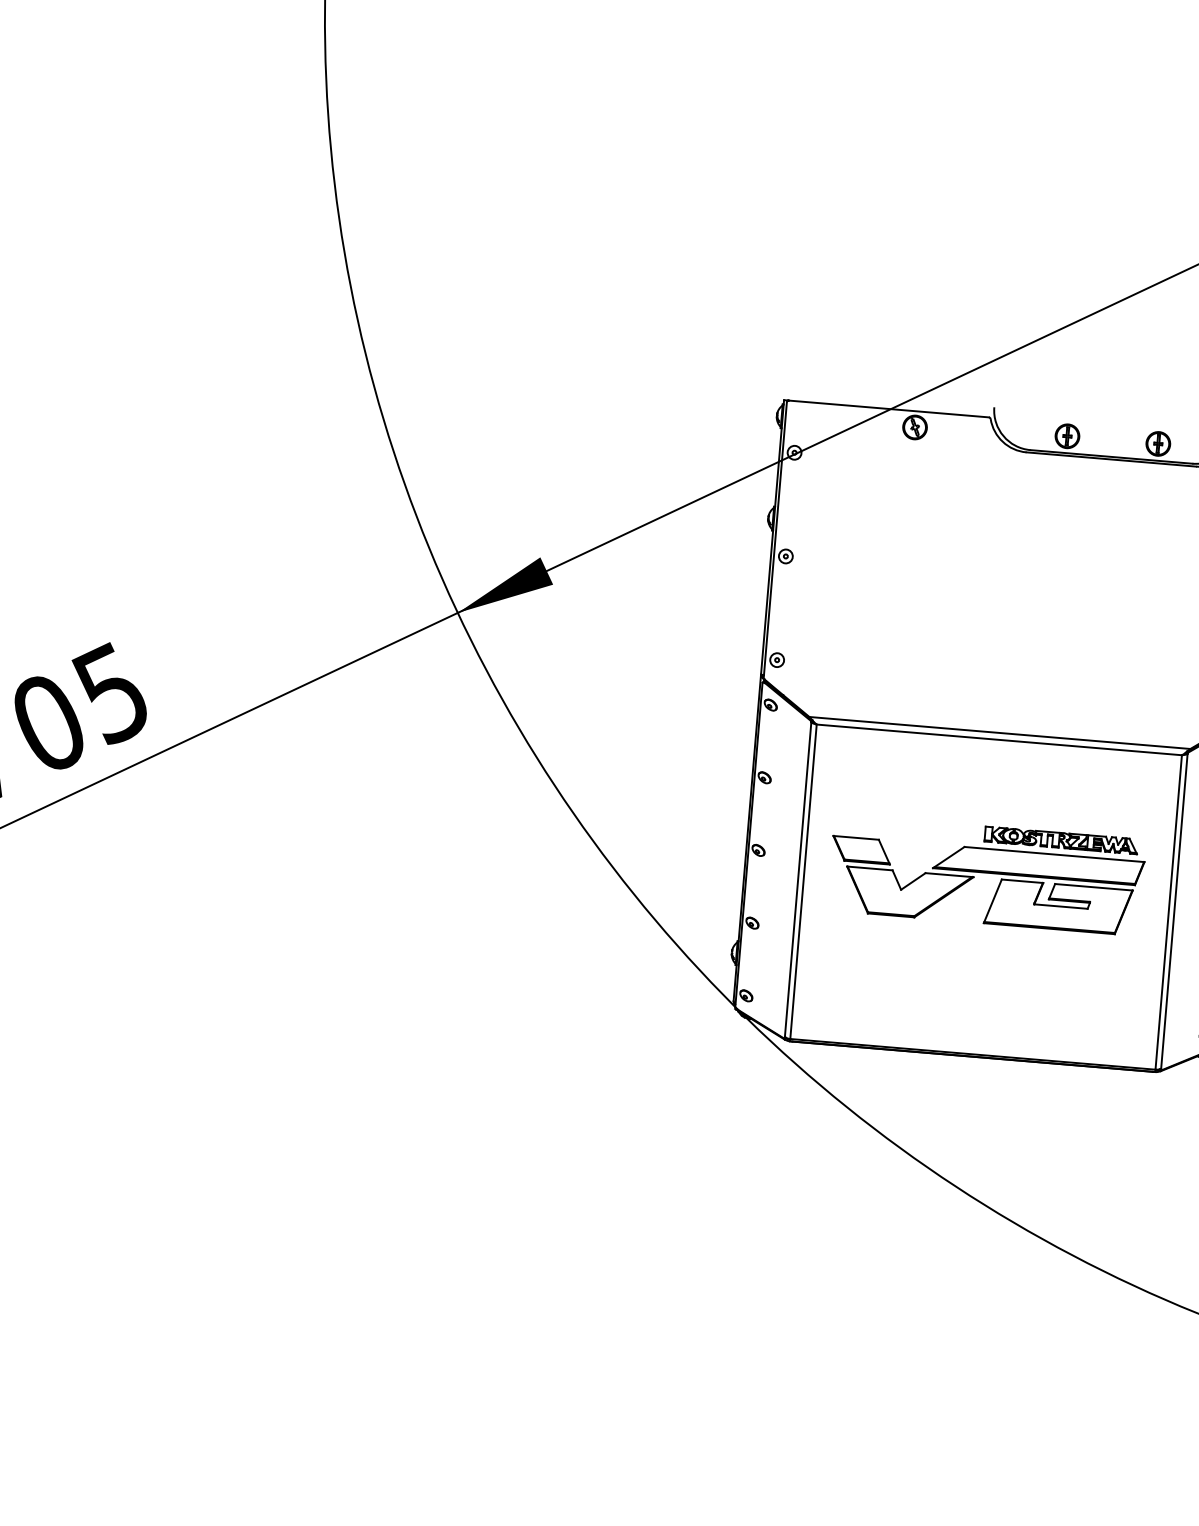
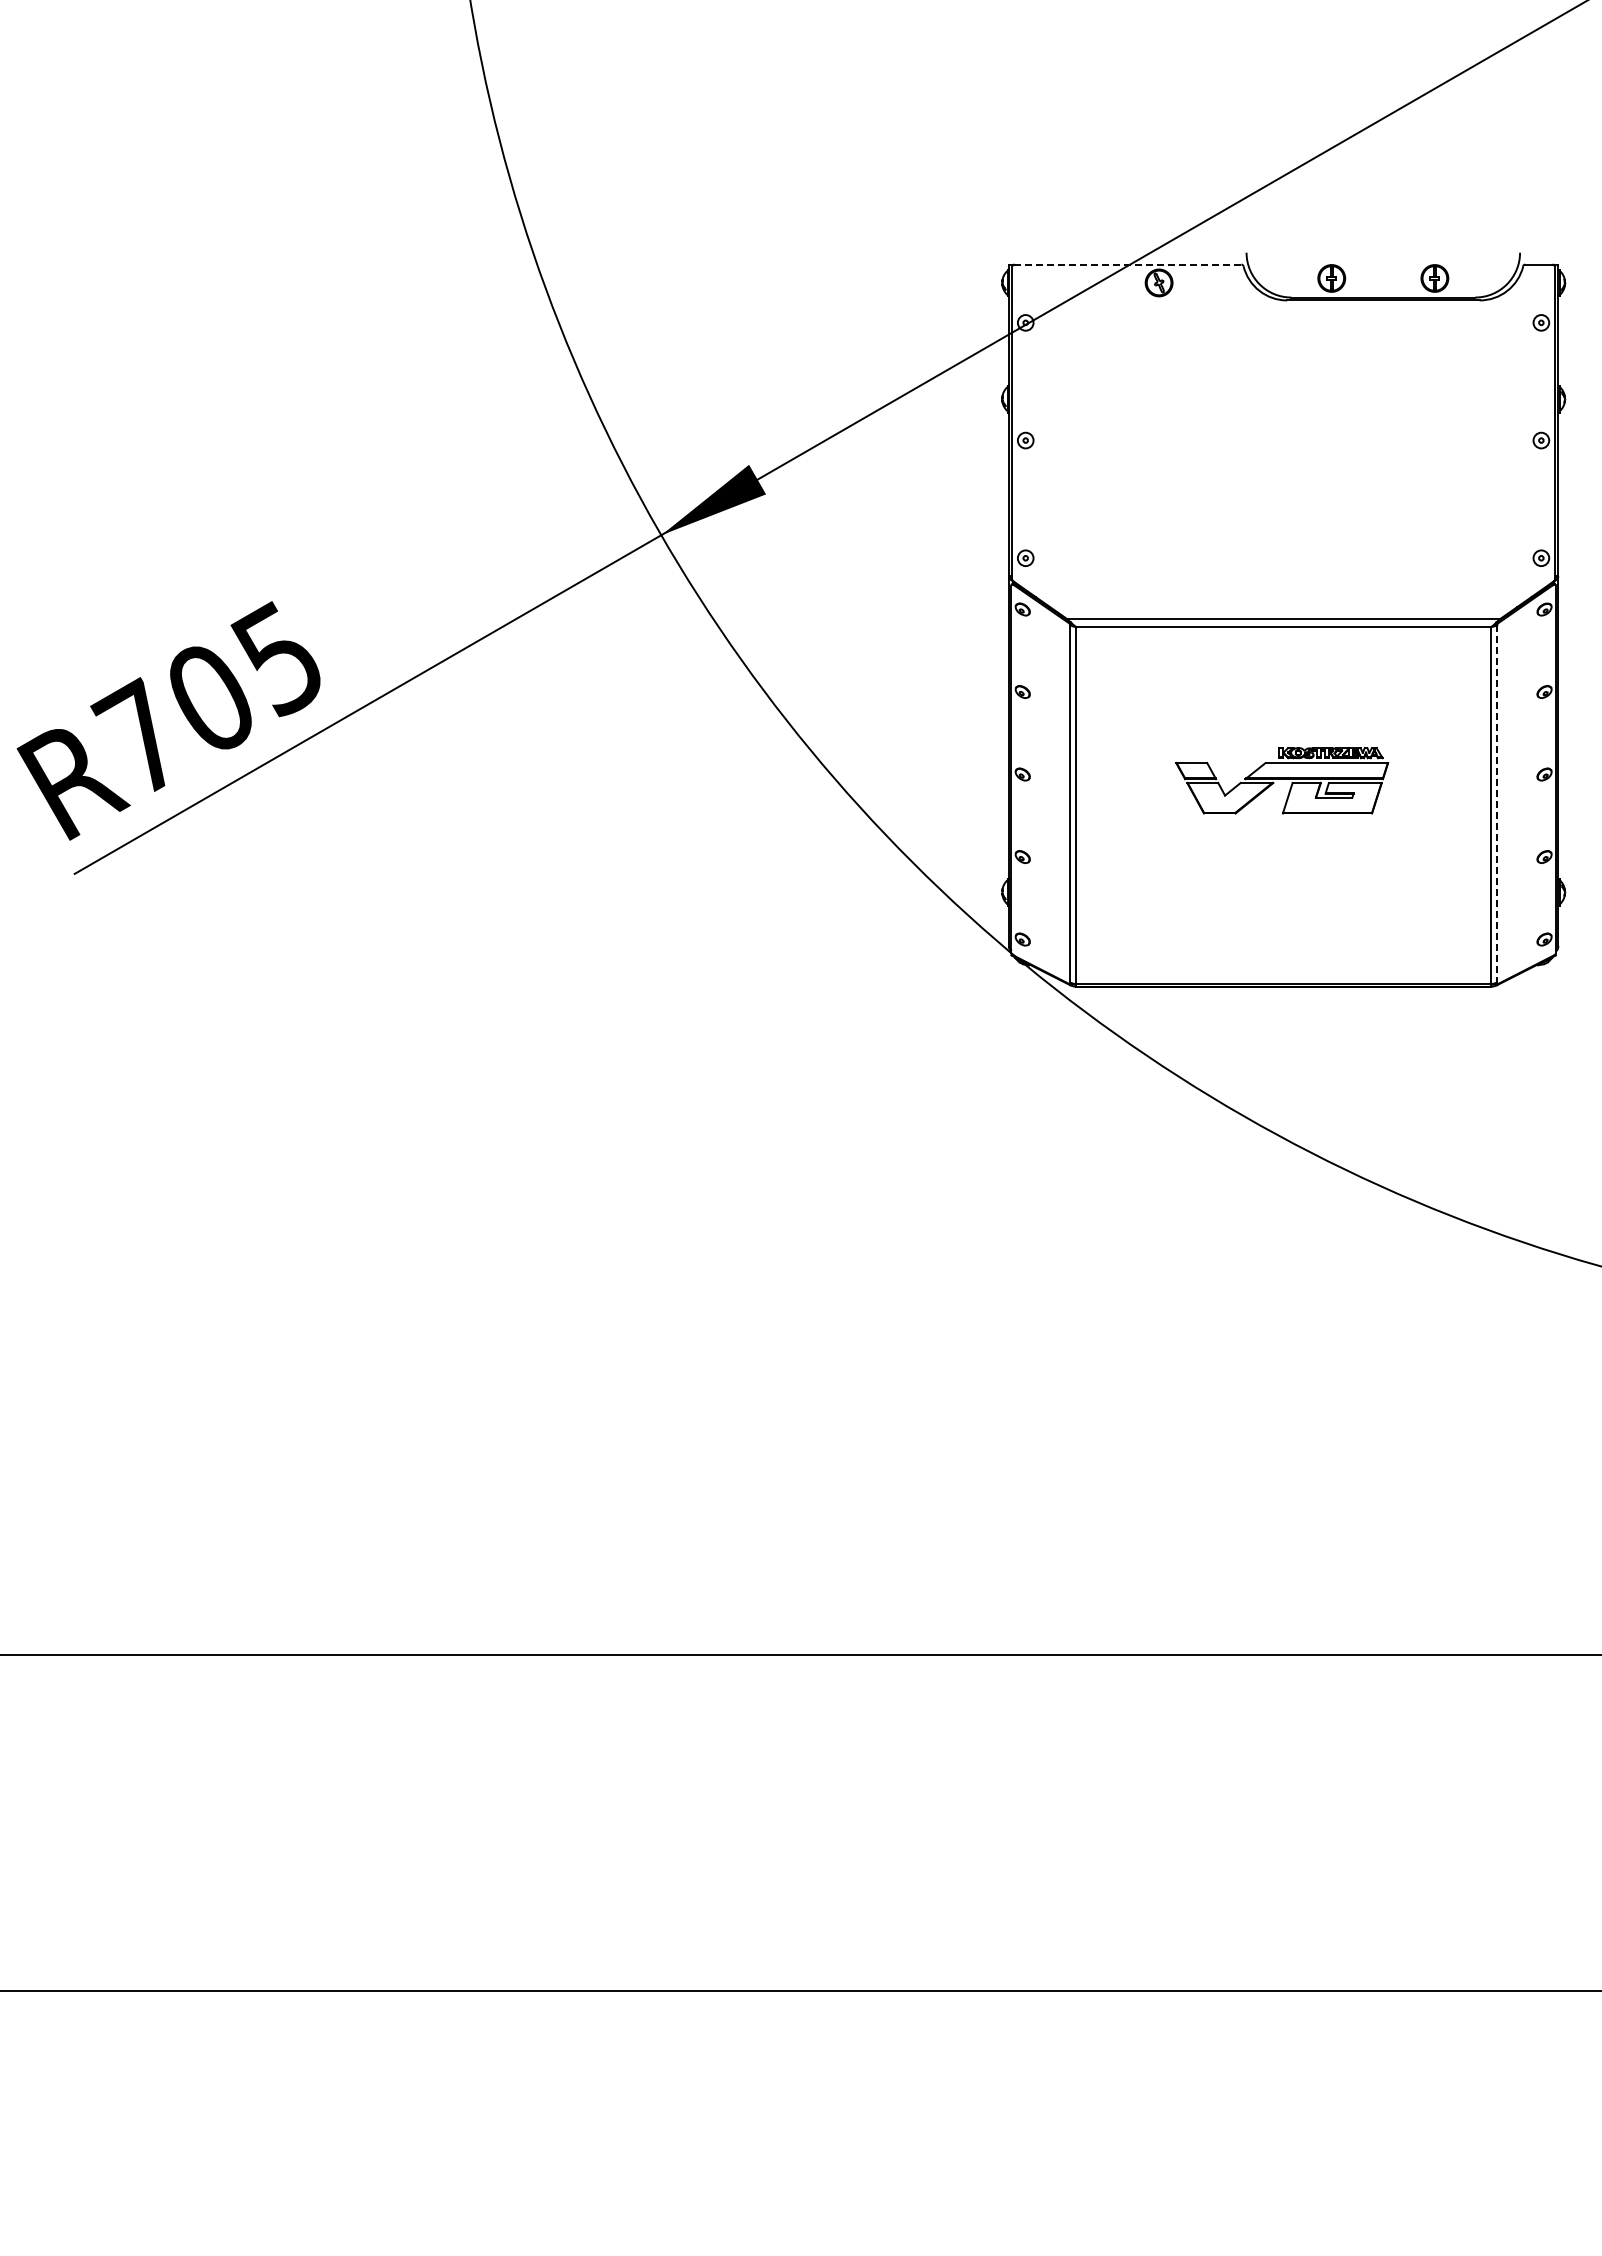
line: (888, 408) -> (1127, 264), solid -> dashed
part: (986, 874) -> (1281, 780), size x0.6
line: (1174, 911) -> (1497, 804), solid -> dashed

